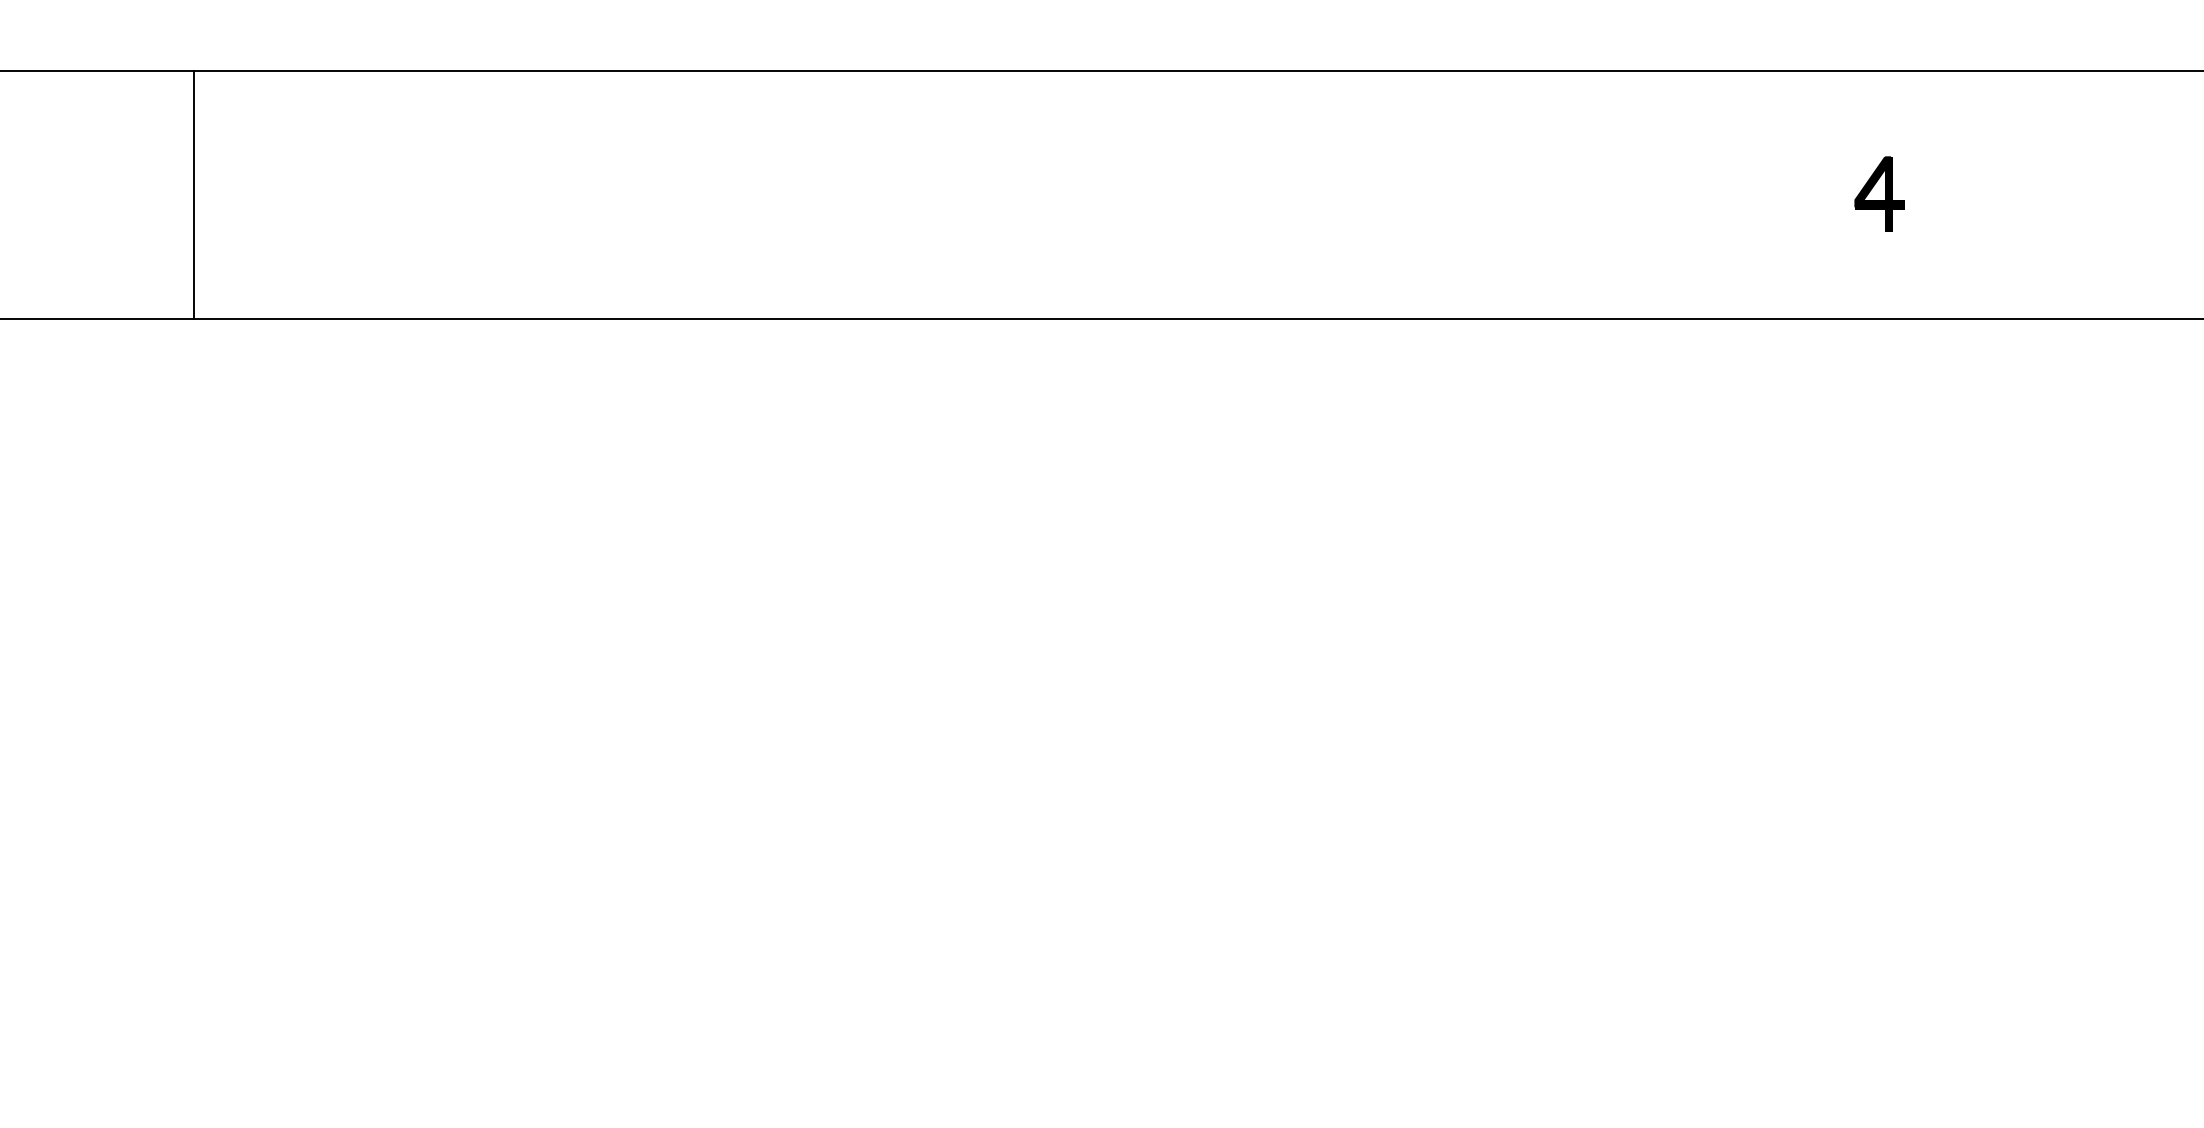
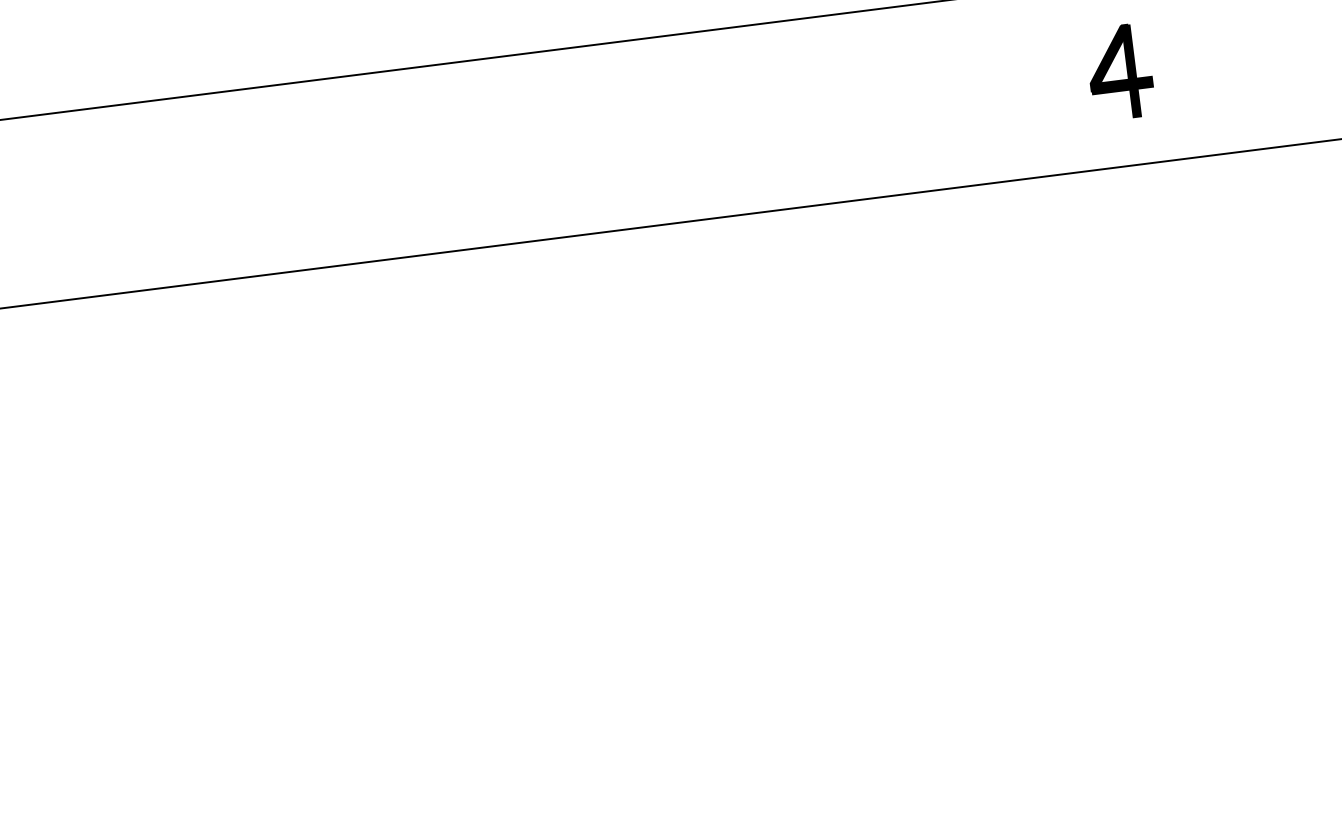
part: (1879, 193) -> (1120, 71), size x1.67

